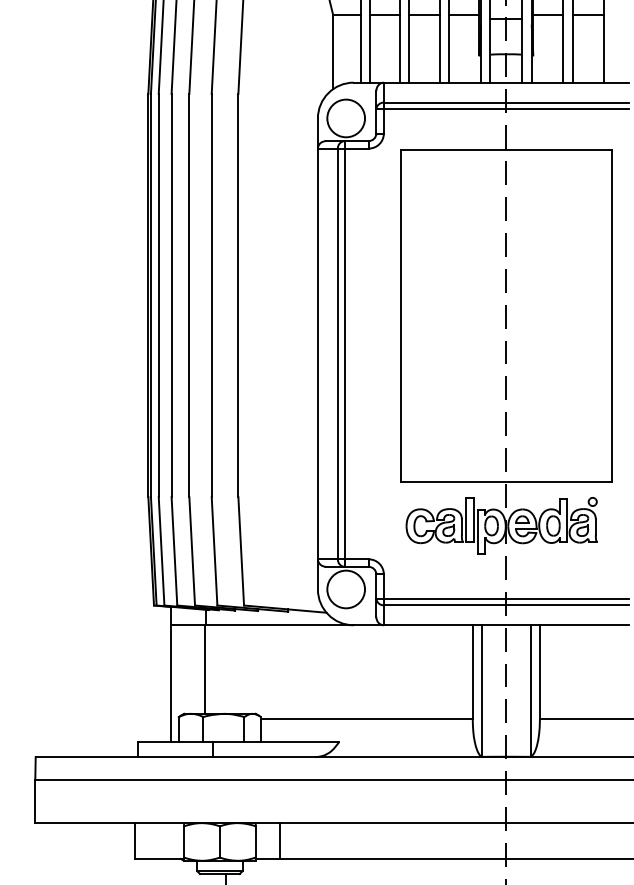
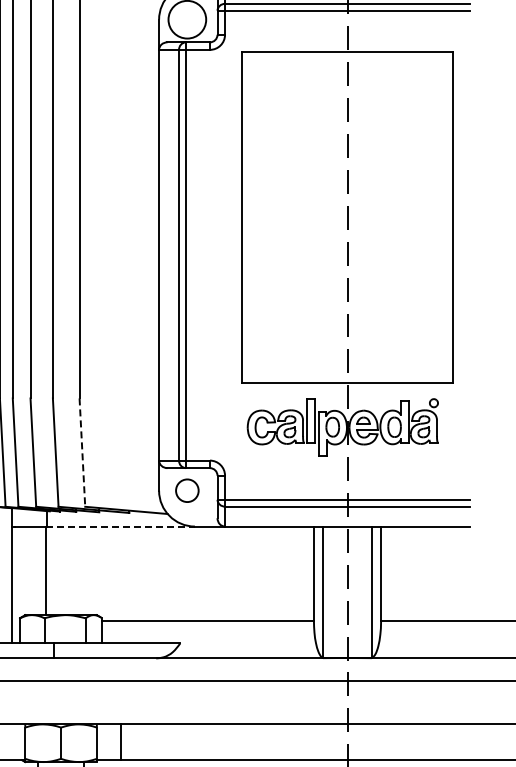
line: (241, 551) -> (82, 452), solid -> dashed
circle: (346, 589) -> (187, 490), size x0.6
line: (279, 625) -> (120, 526), solid -> dashed

